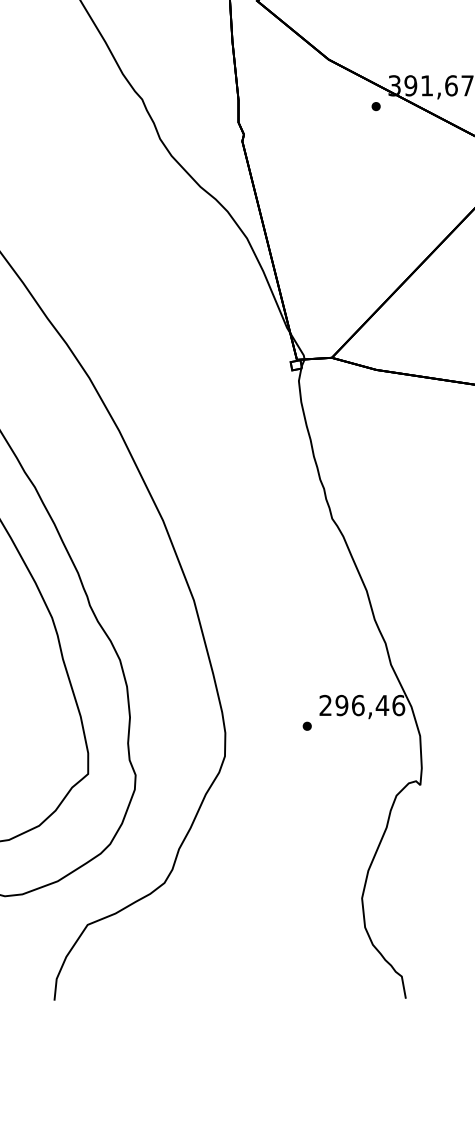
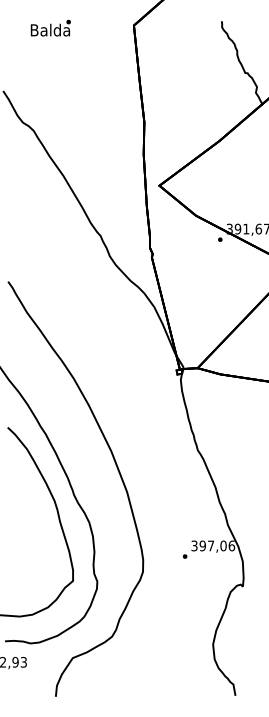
text: (353, 704) -> (208, 545), 296,46 -> 397,06

